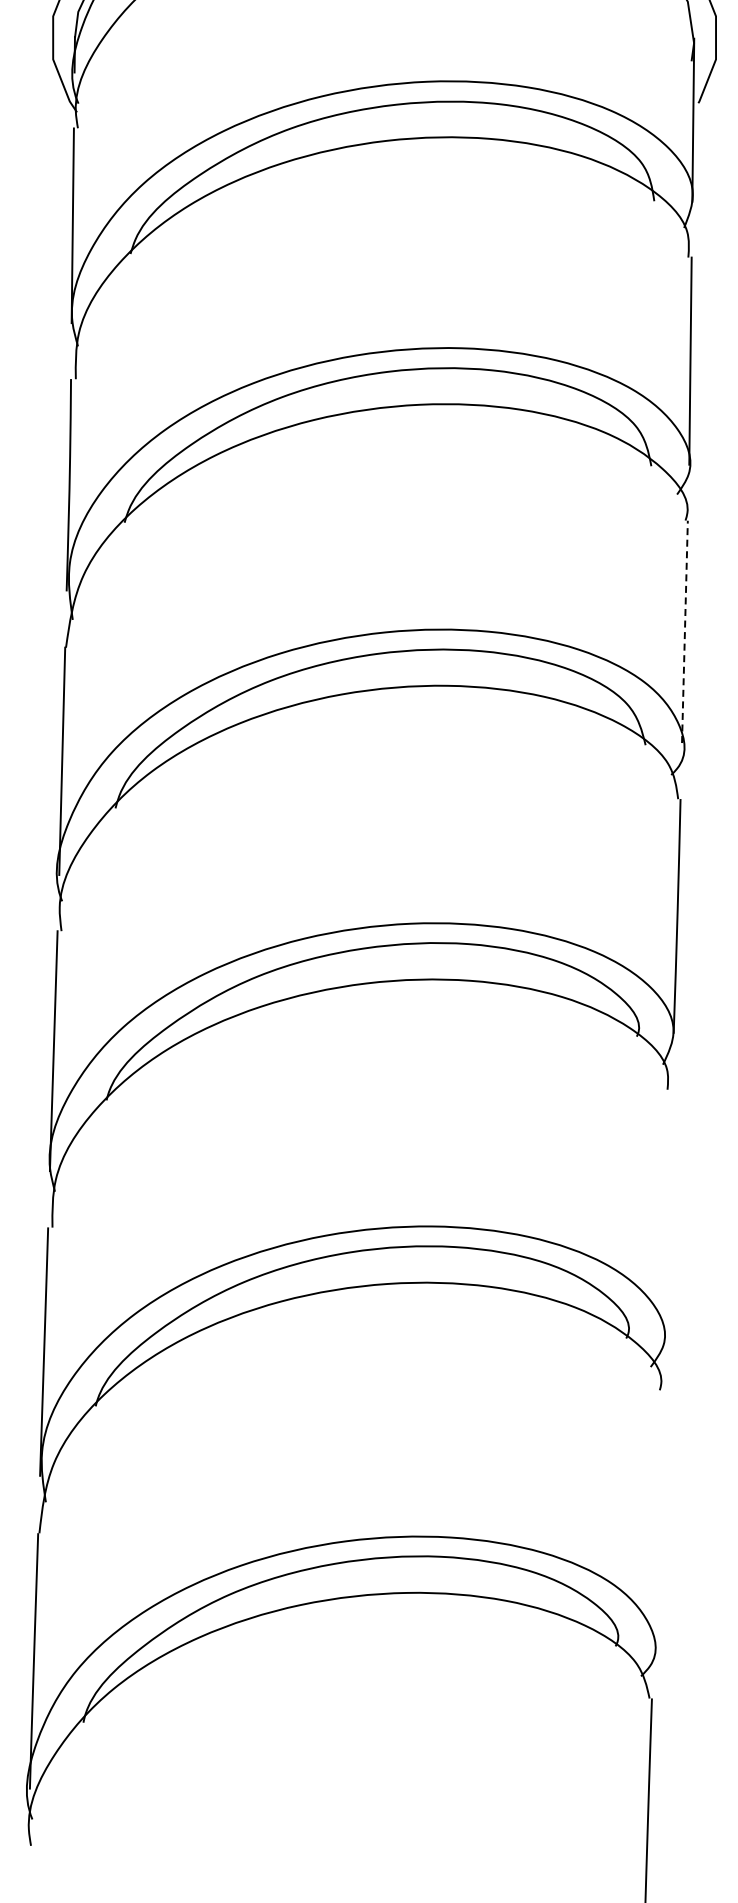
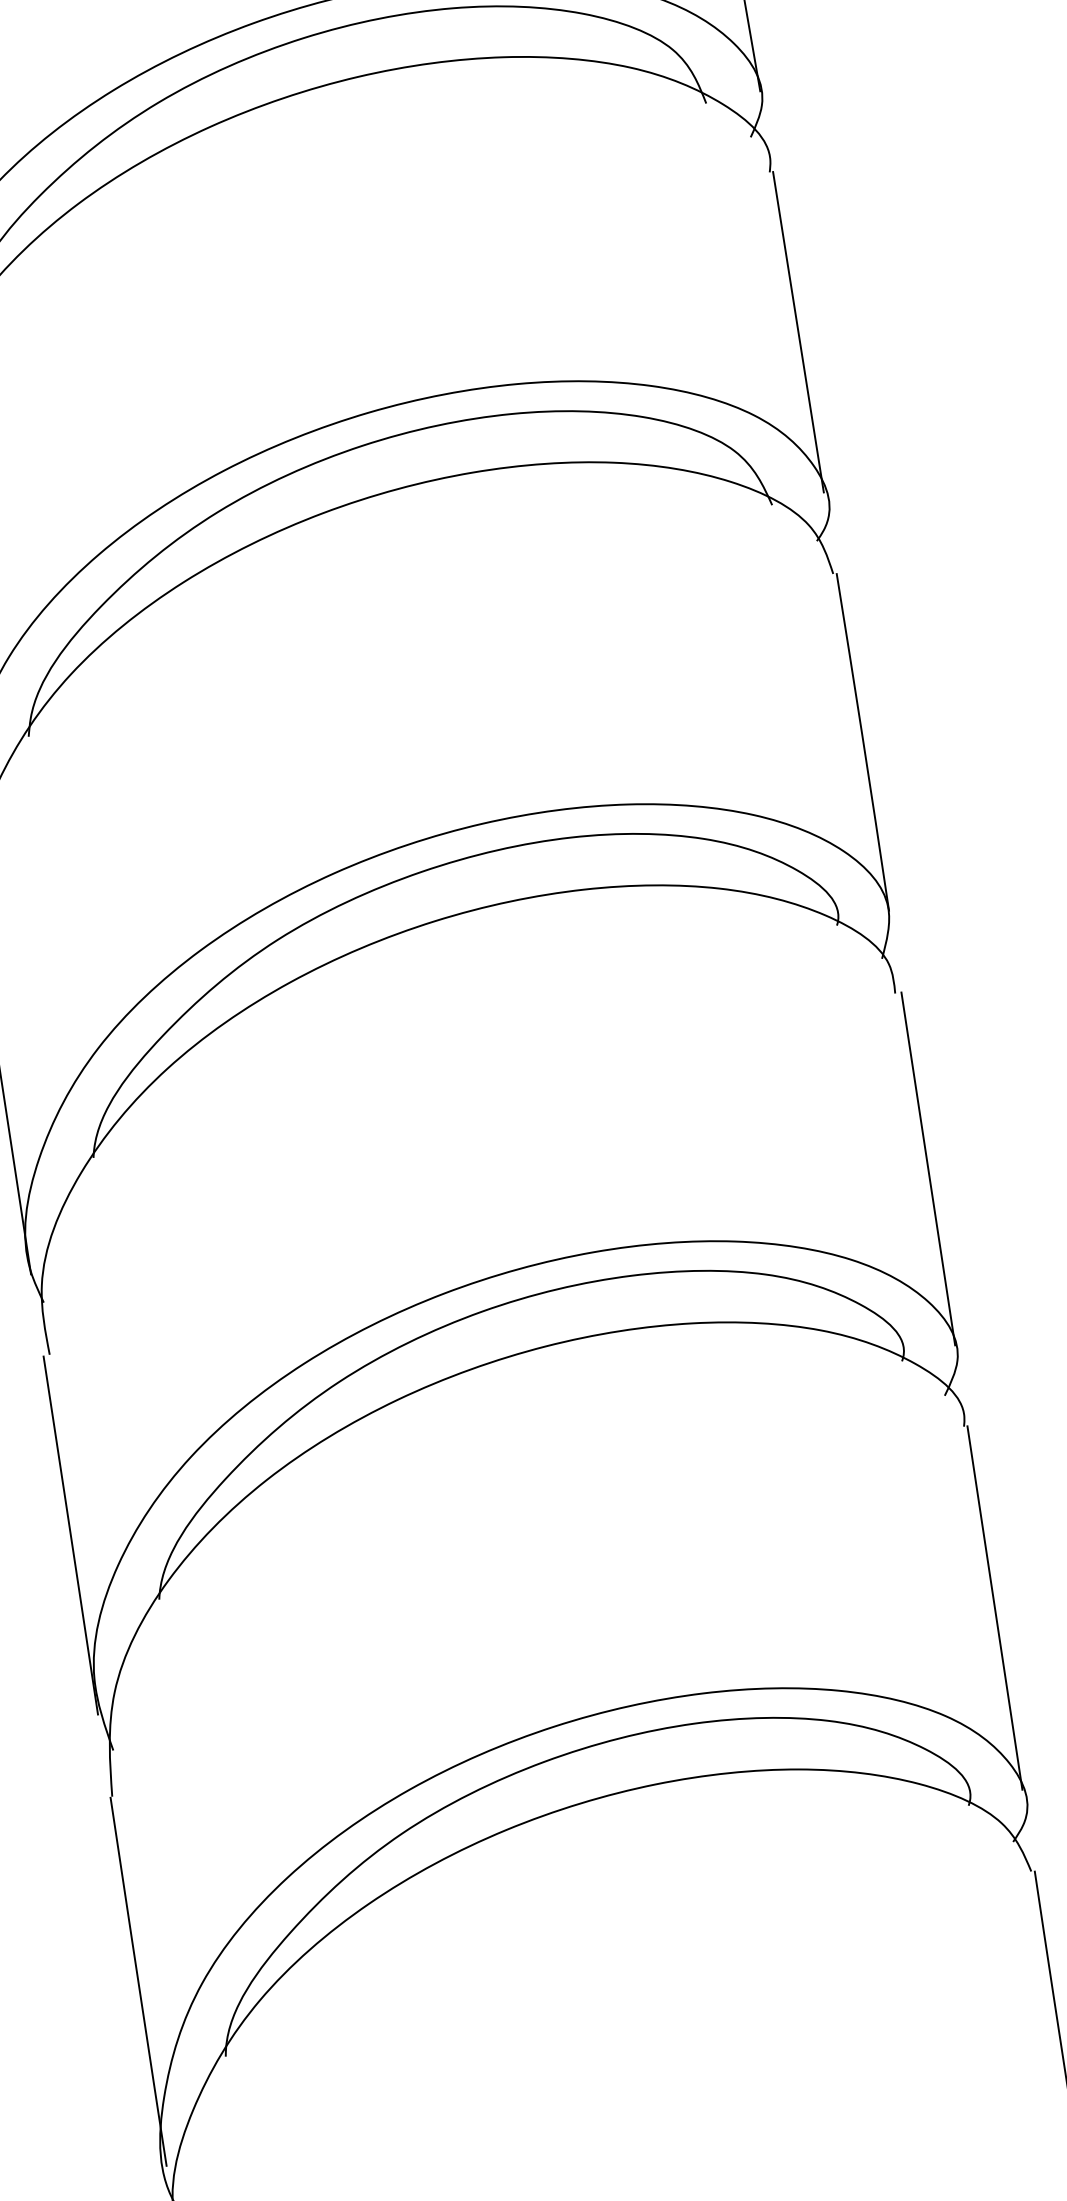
line: (684, 631) -> (797, 331), dashed -> solid
line: (667, 1211) -> (927, 1168), added
line: (657, 1516) -> (994, 1608), added

